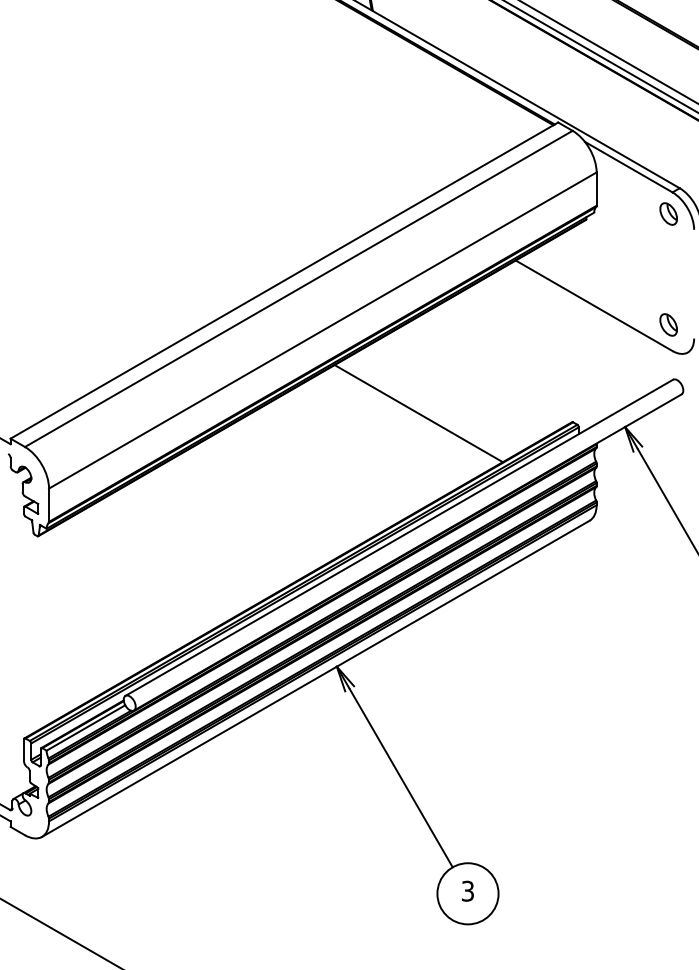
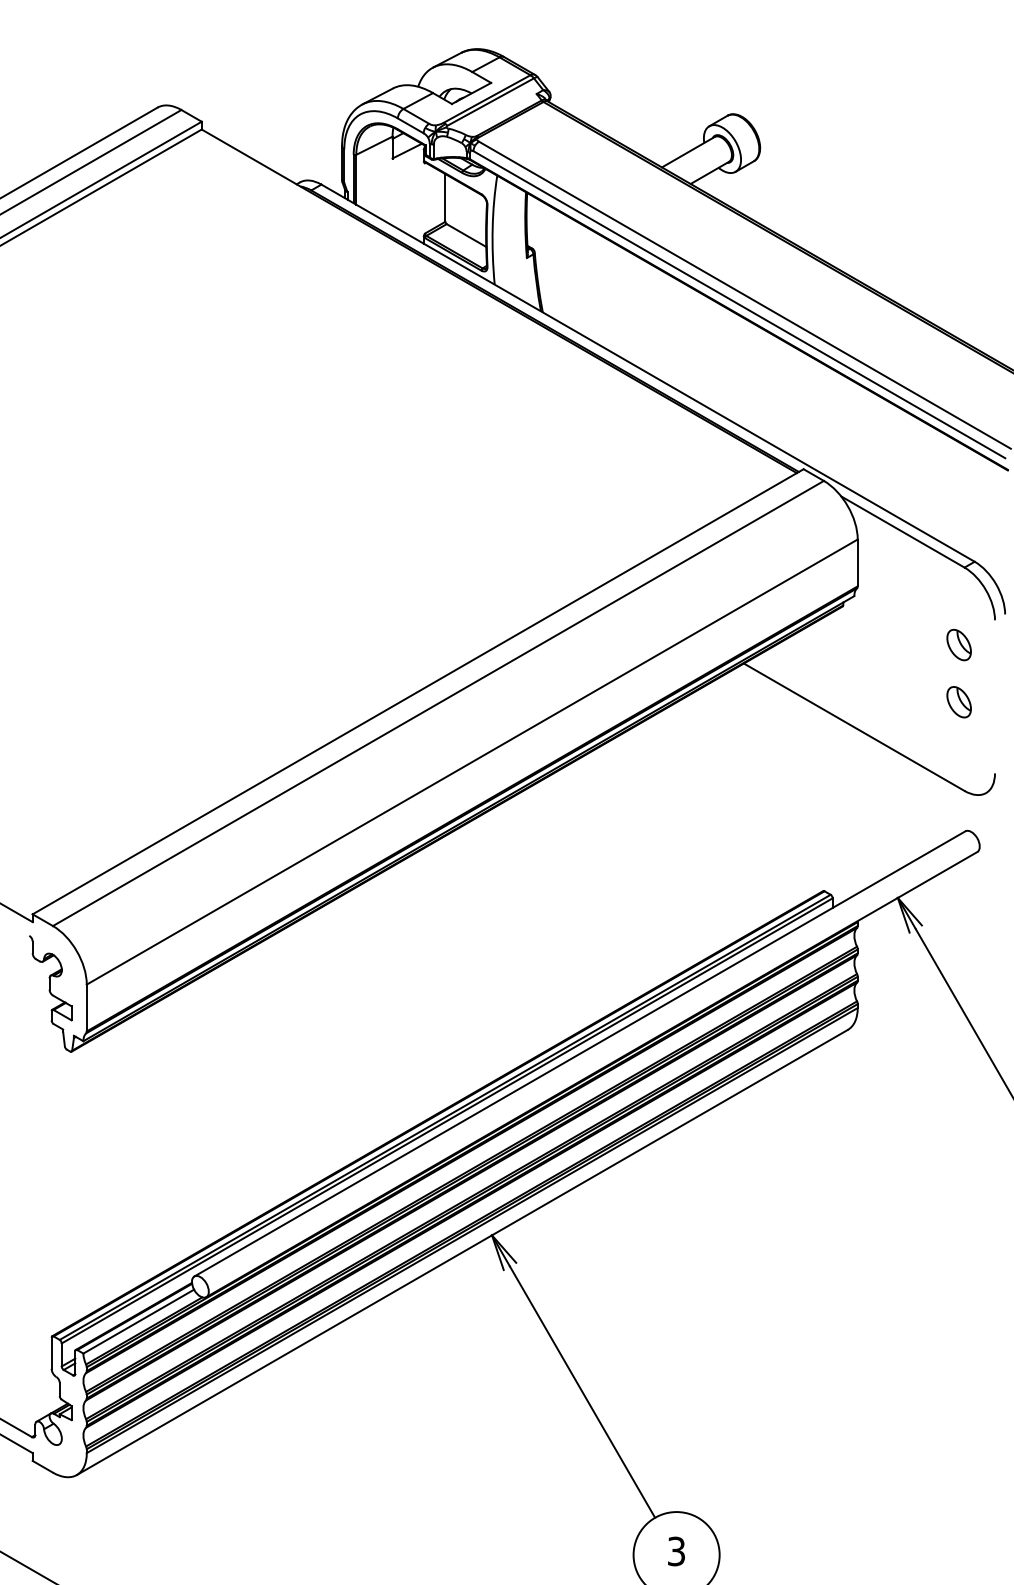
part: (668, 213) -> (958, 644), moved
part: (668, 325) -> (958, 702), moved
line: (418, 413) -> (606, 878), removed

